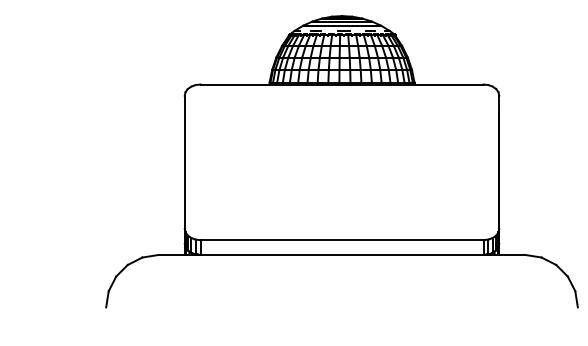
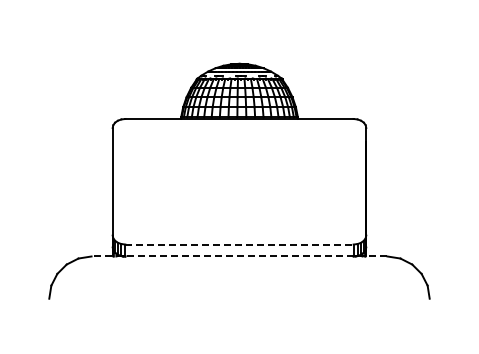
line: (342, 240) -> (239, 244), solid -> dashed
line: (342, 255) -> (239, 256), solid -> dashed

